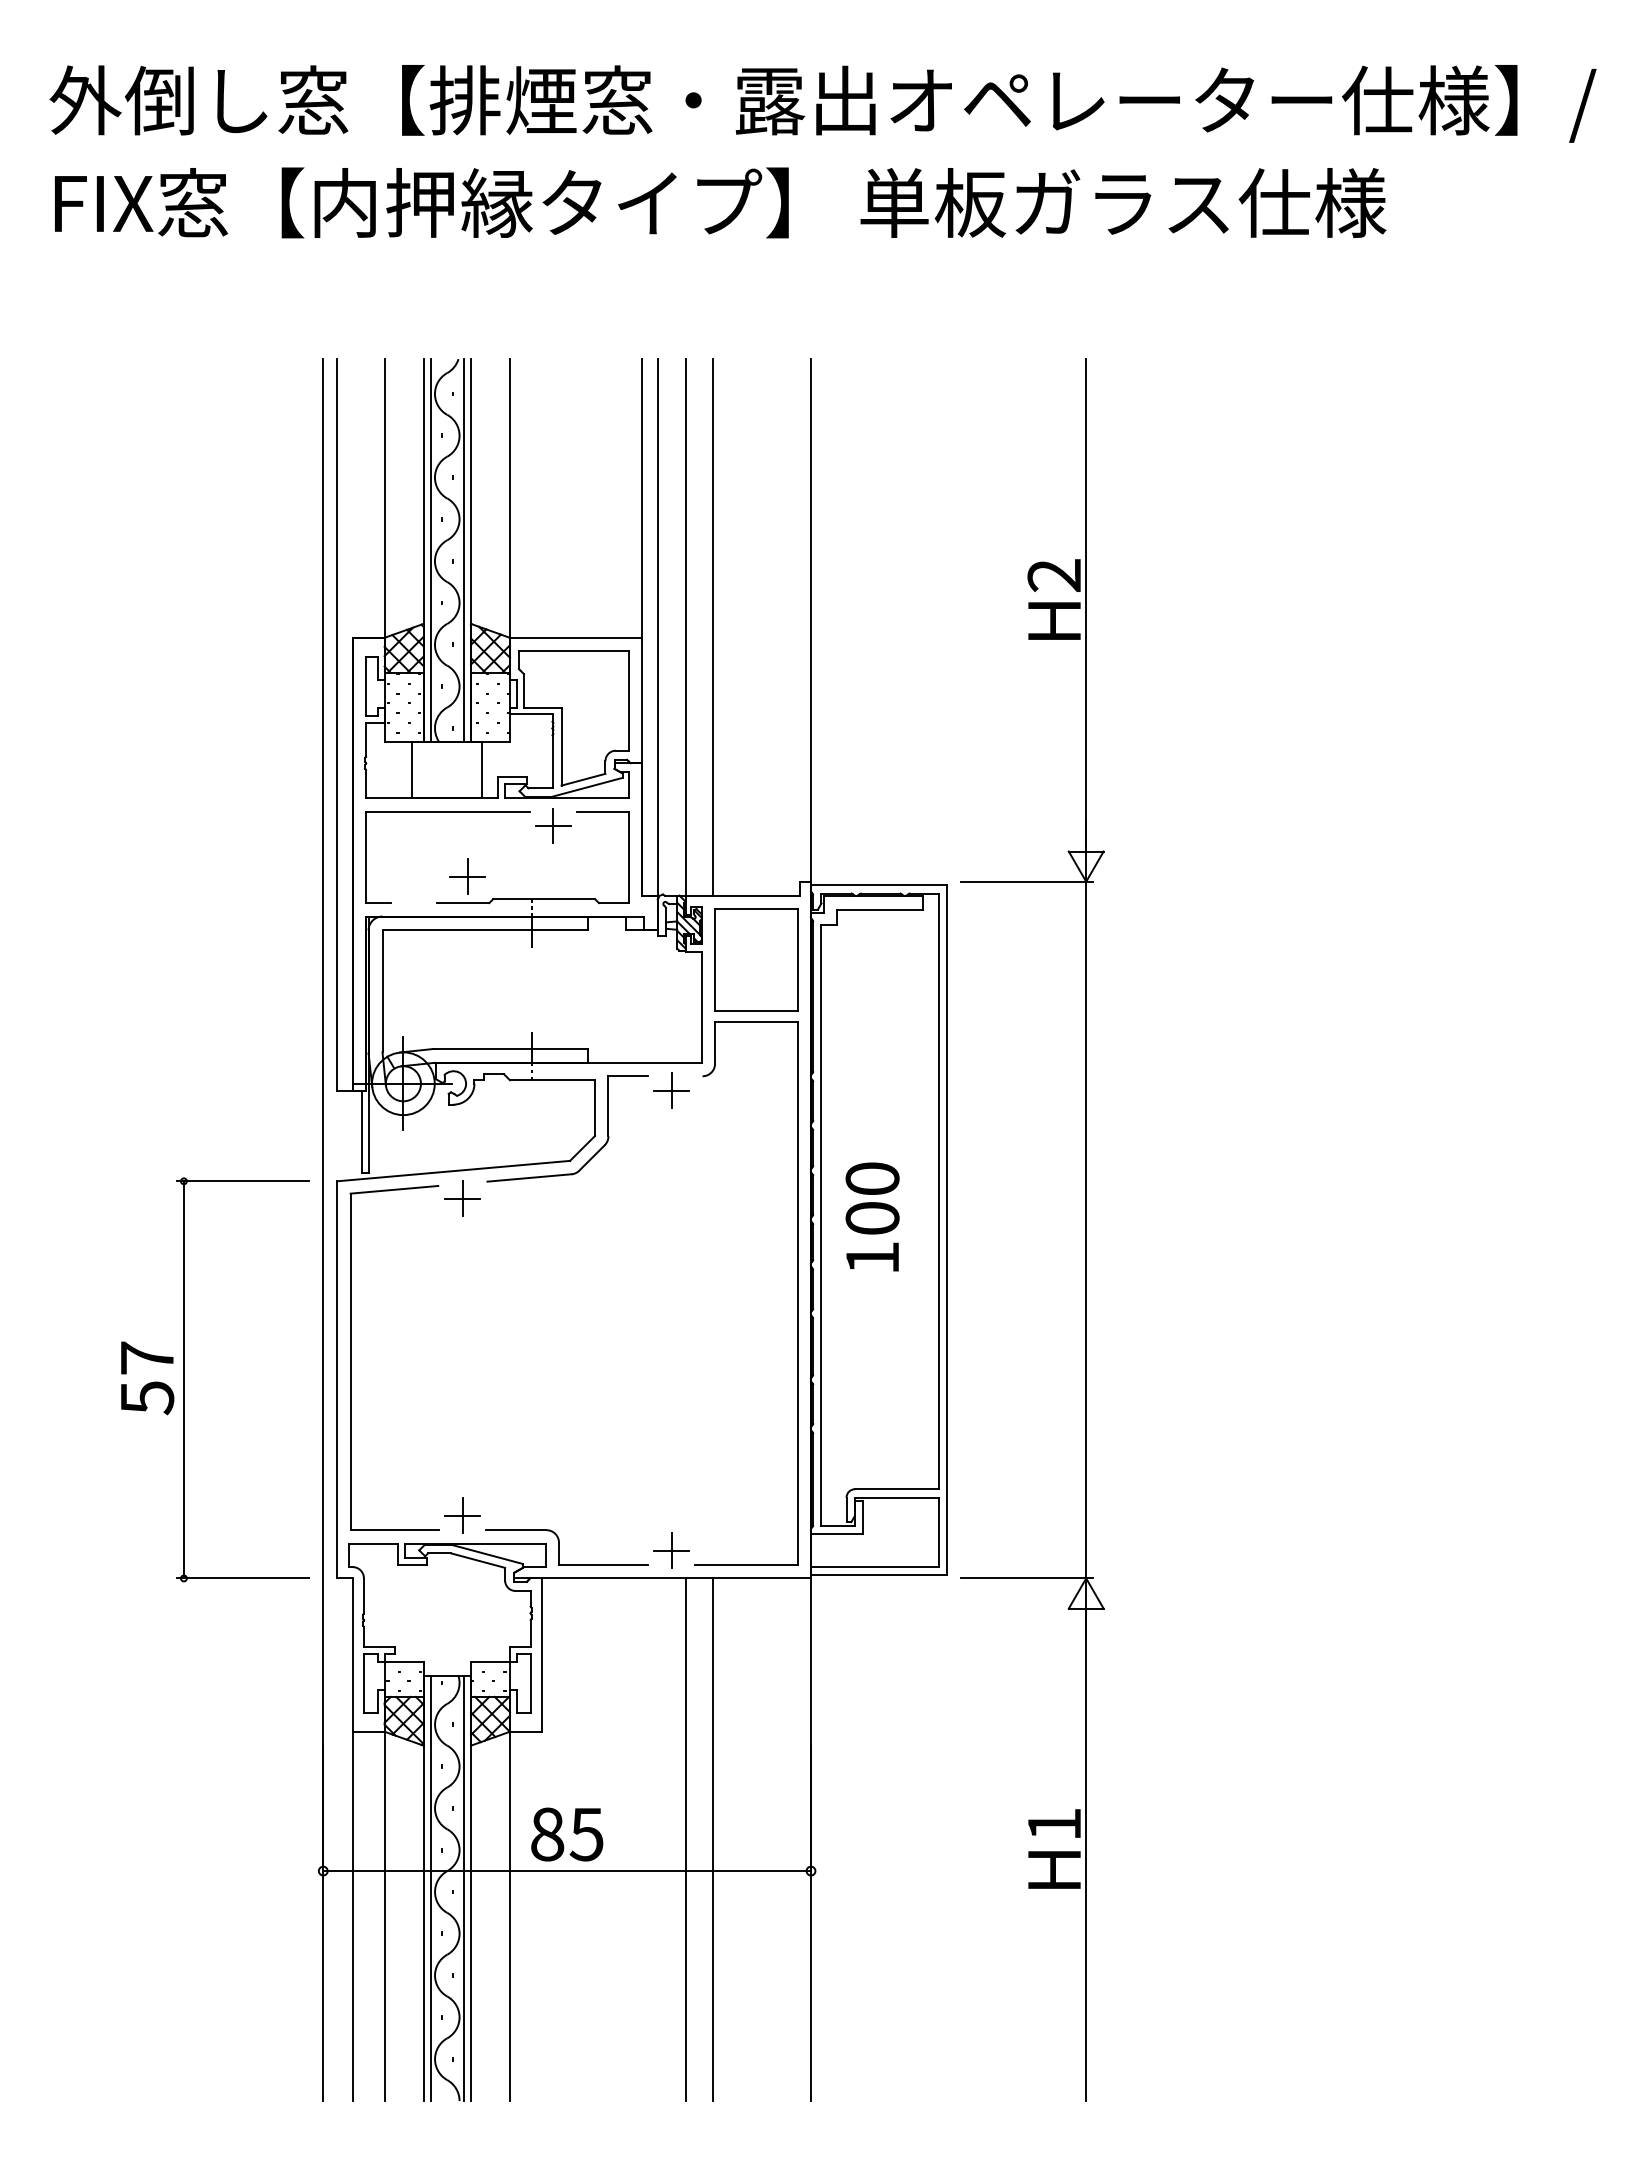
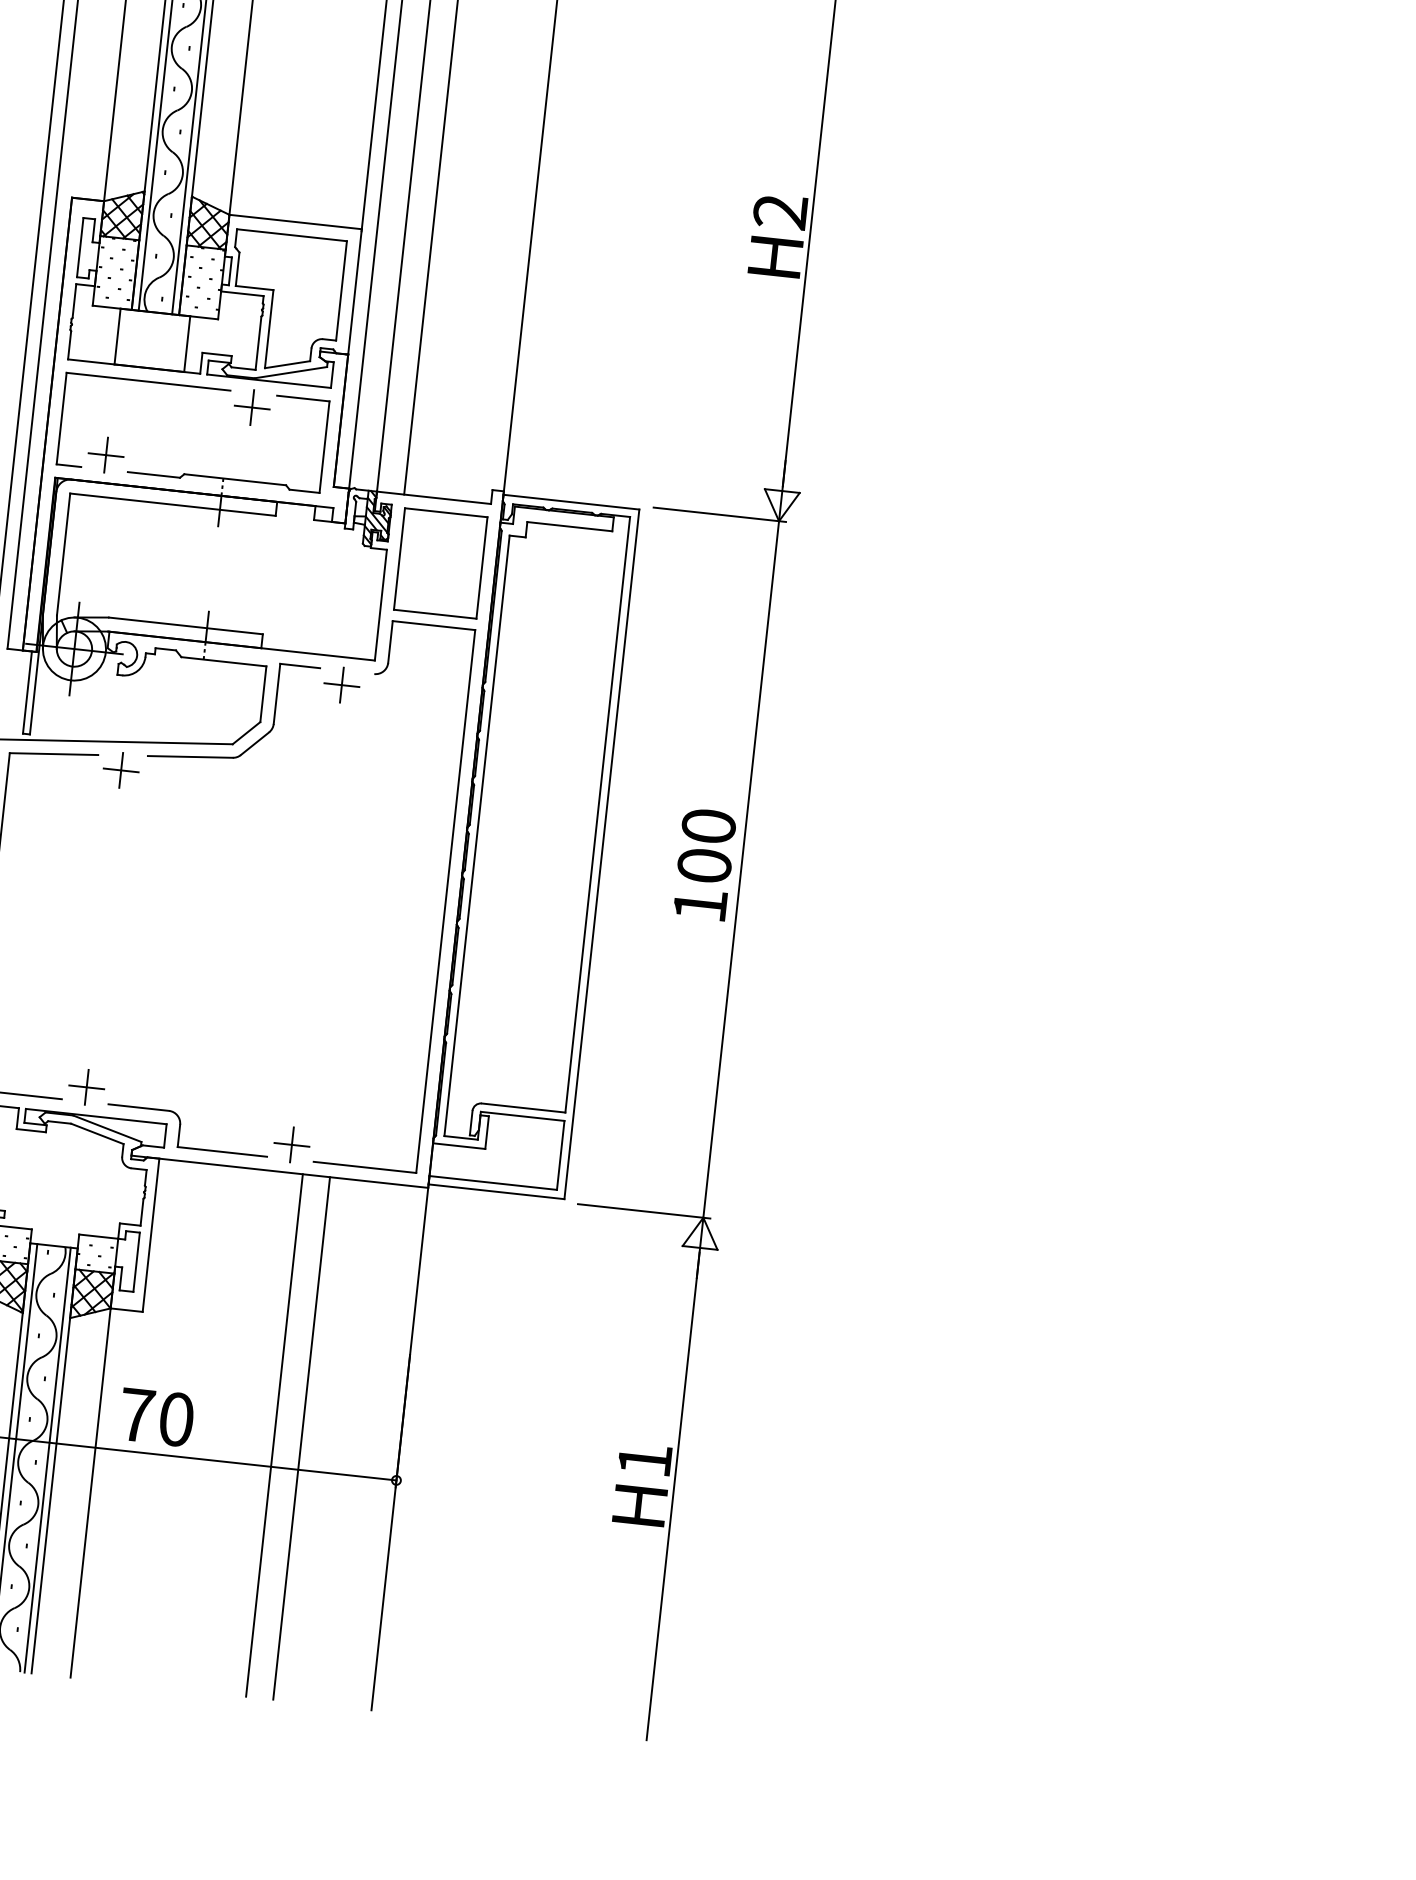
part: (467, 876) -> (105, 454), moved
text: (872, 1216) -> (704, 863), moved
text: (567, 1834) -> (156, 1417), 85 -> 70

